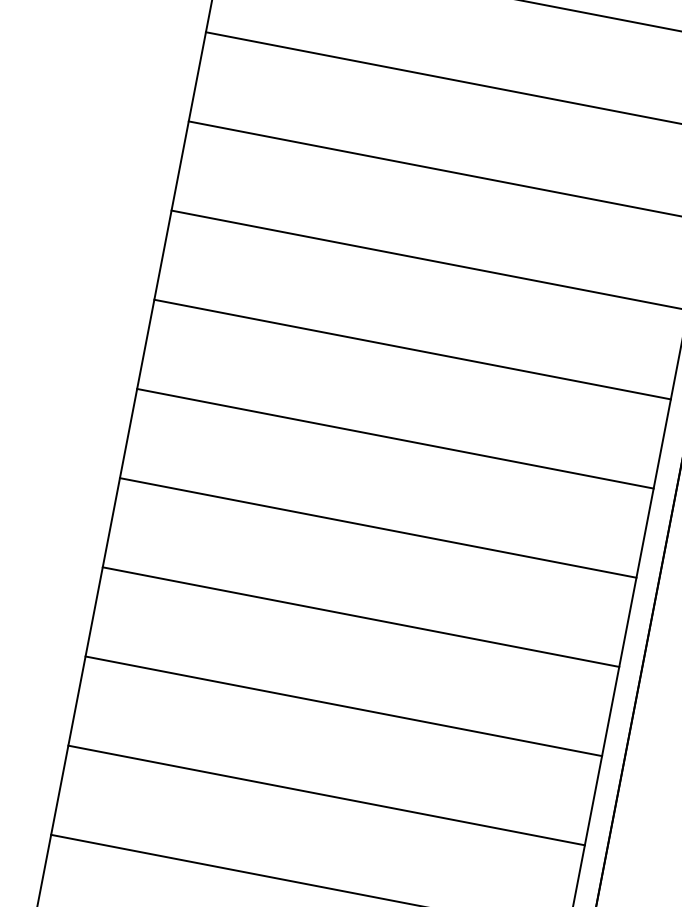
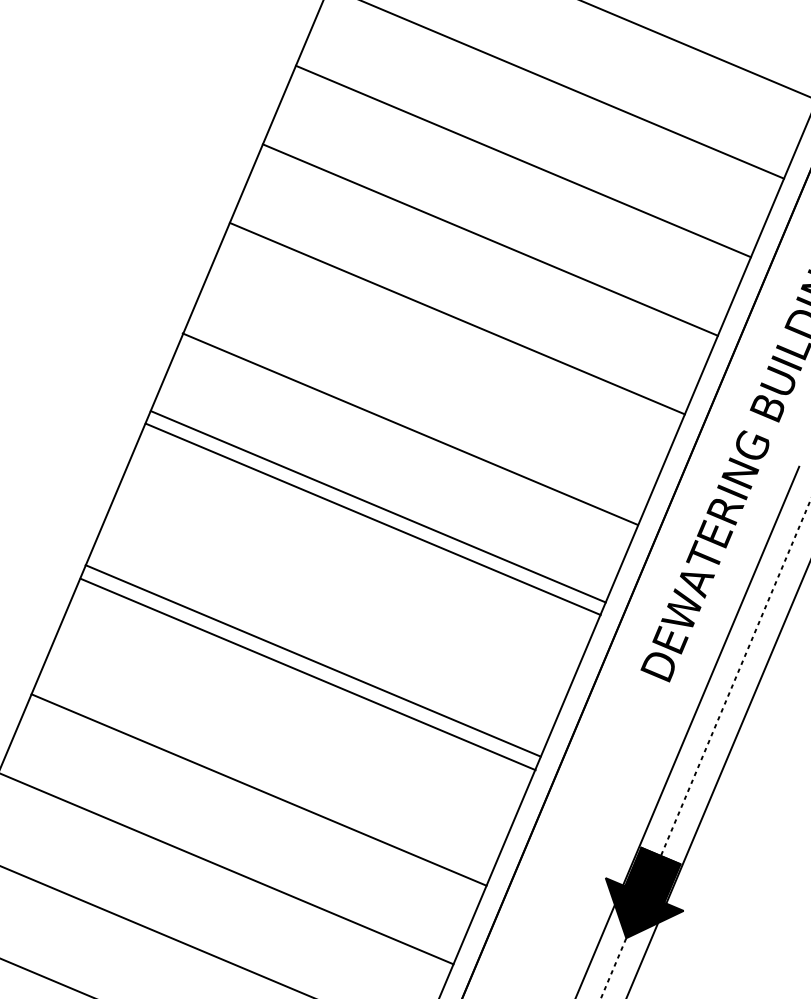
line: (411, 349) -> (409, 428), moved
line: (394, 438) -> (377, 506), moved
line: (377, 528) -> (372, 519), moved
line: (360, 616) -> (312, 660), moved
line: (343, 706) -> (307, 674), moved

